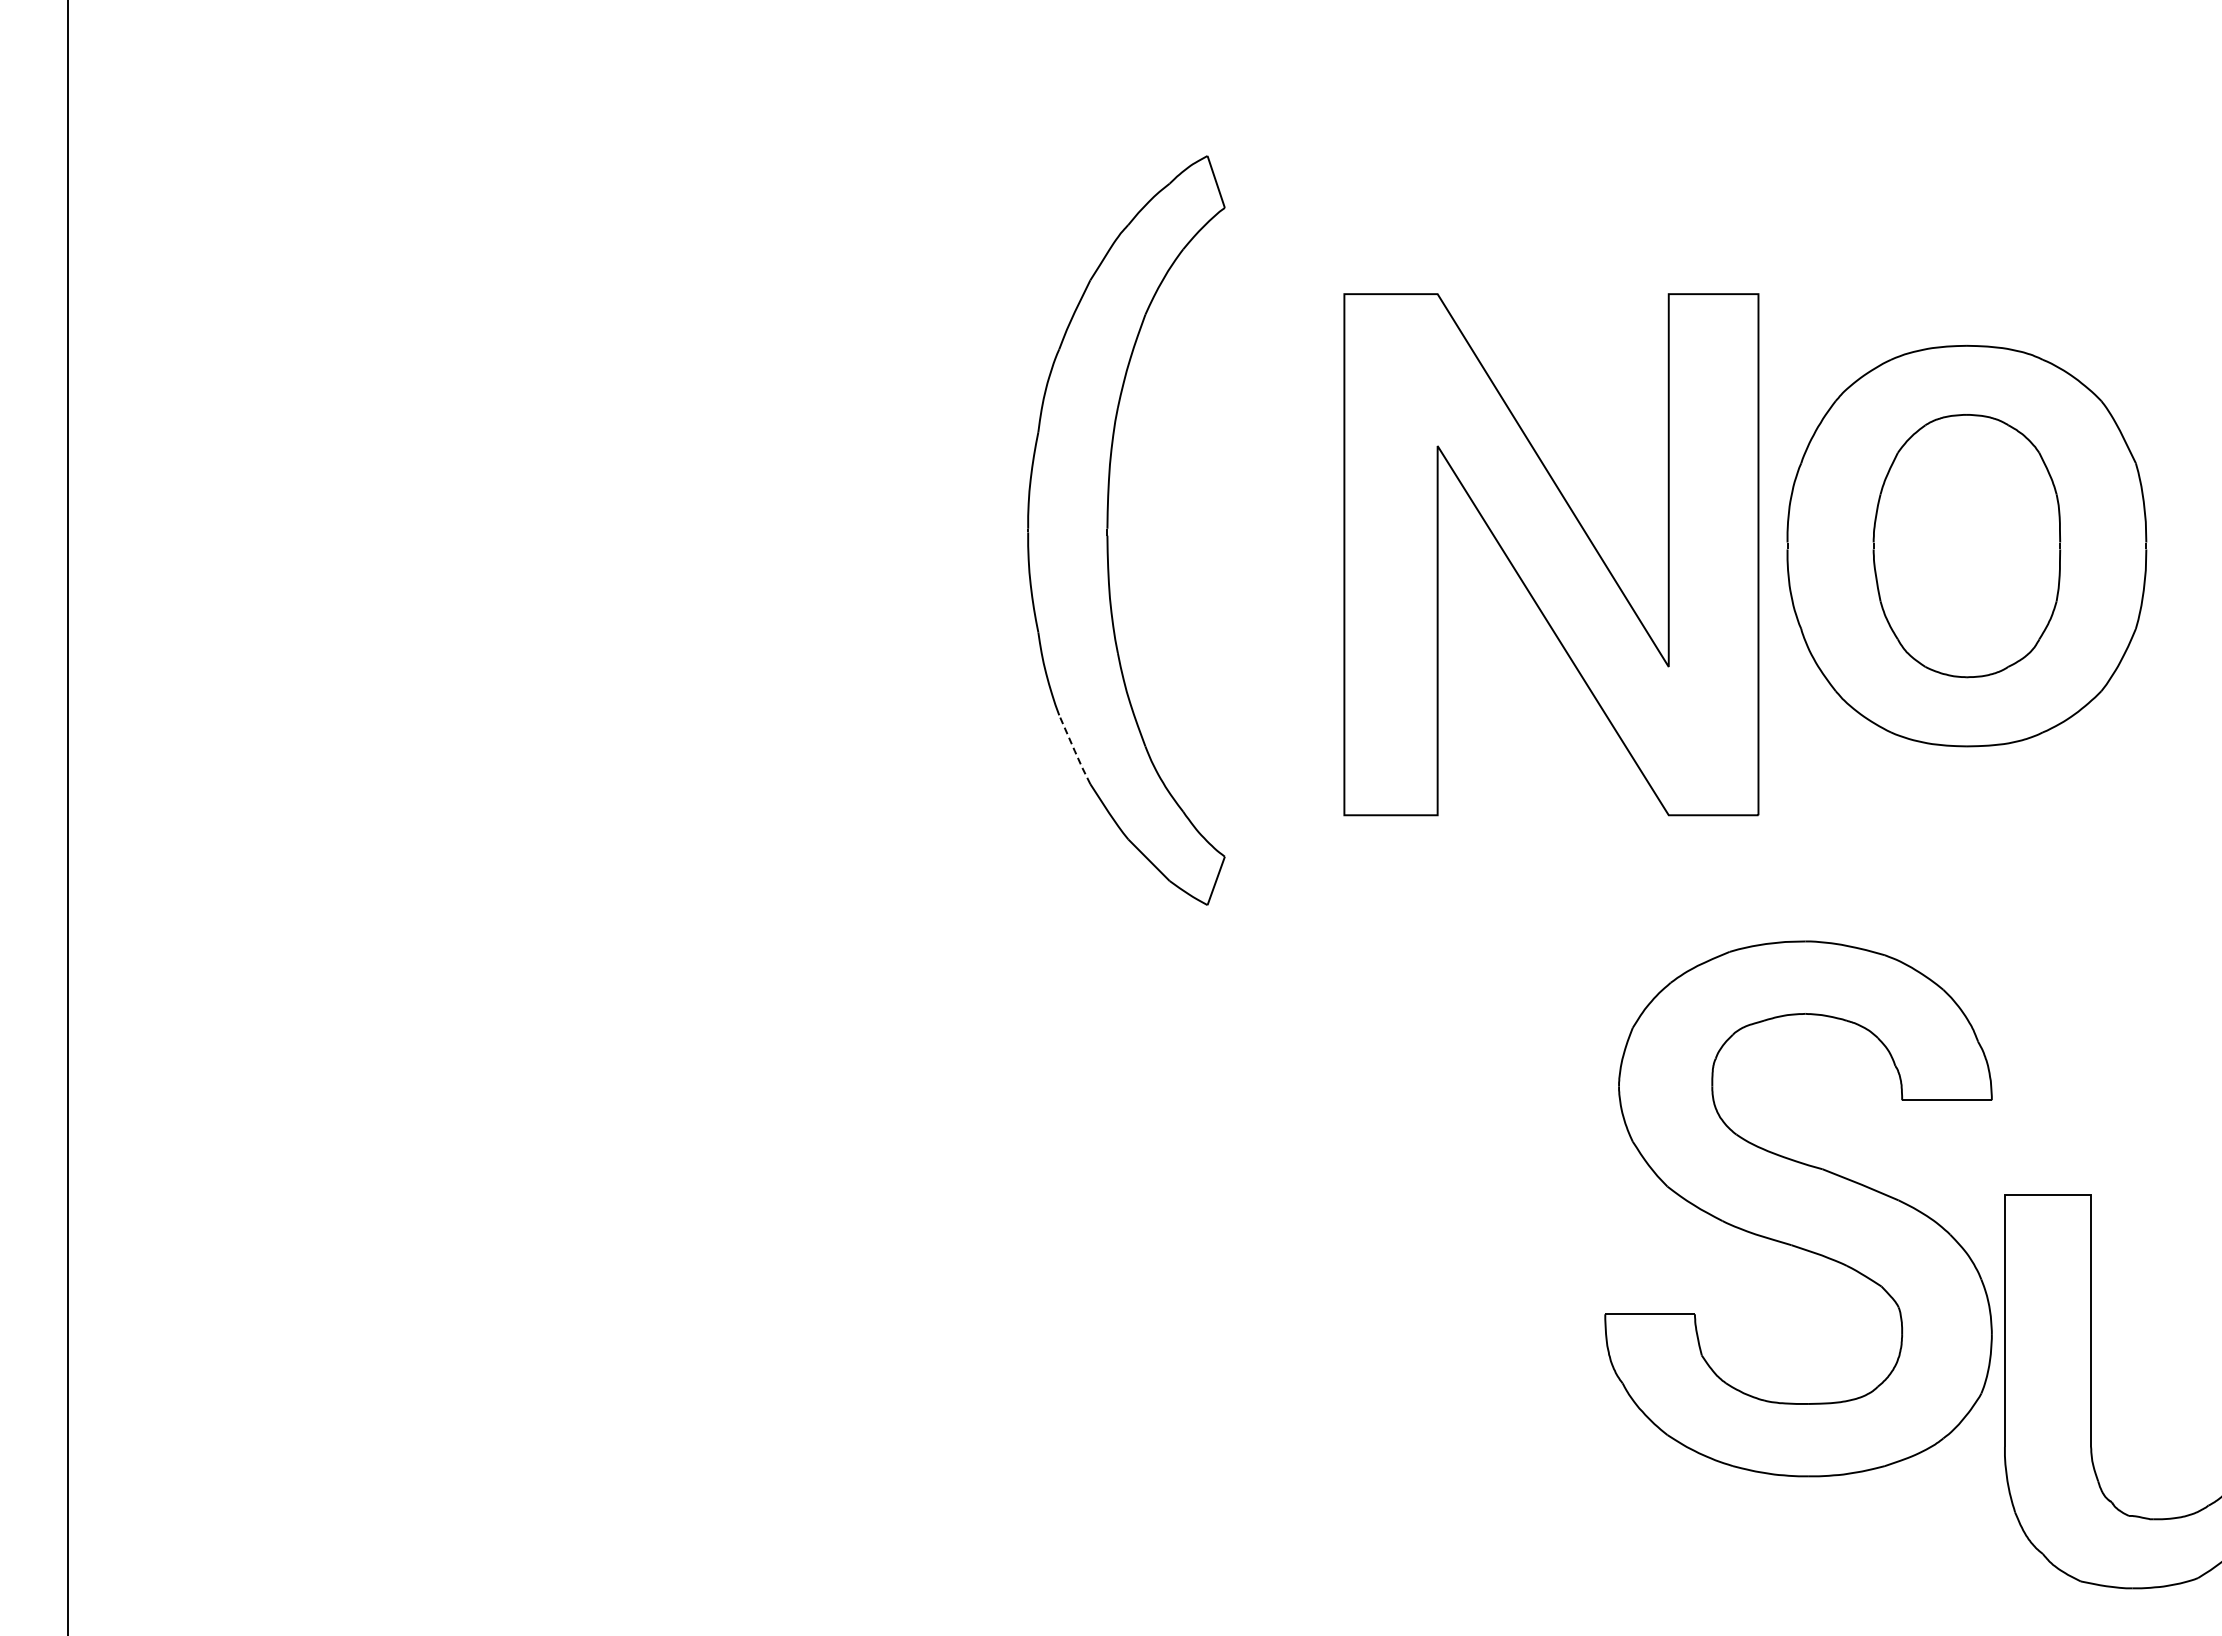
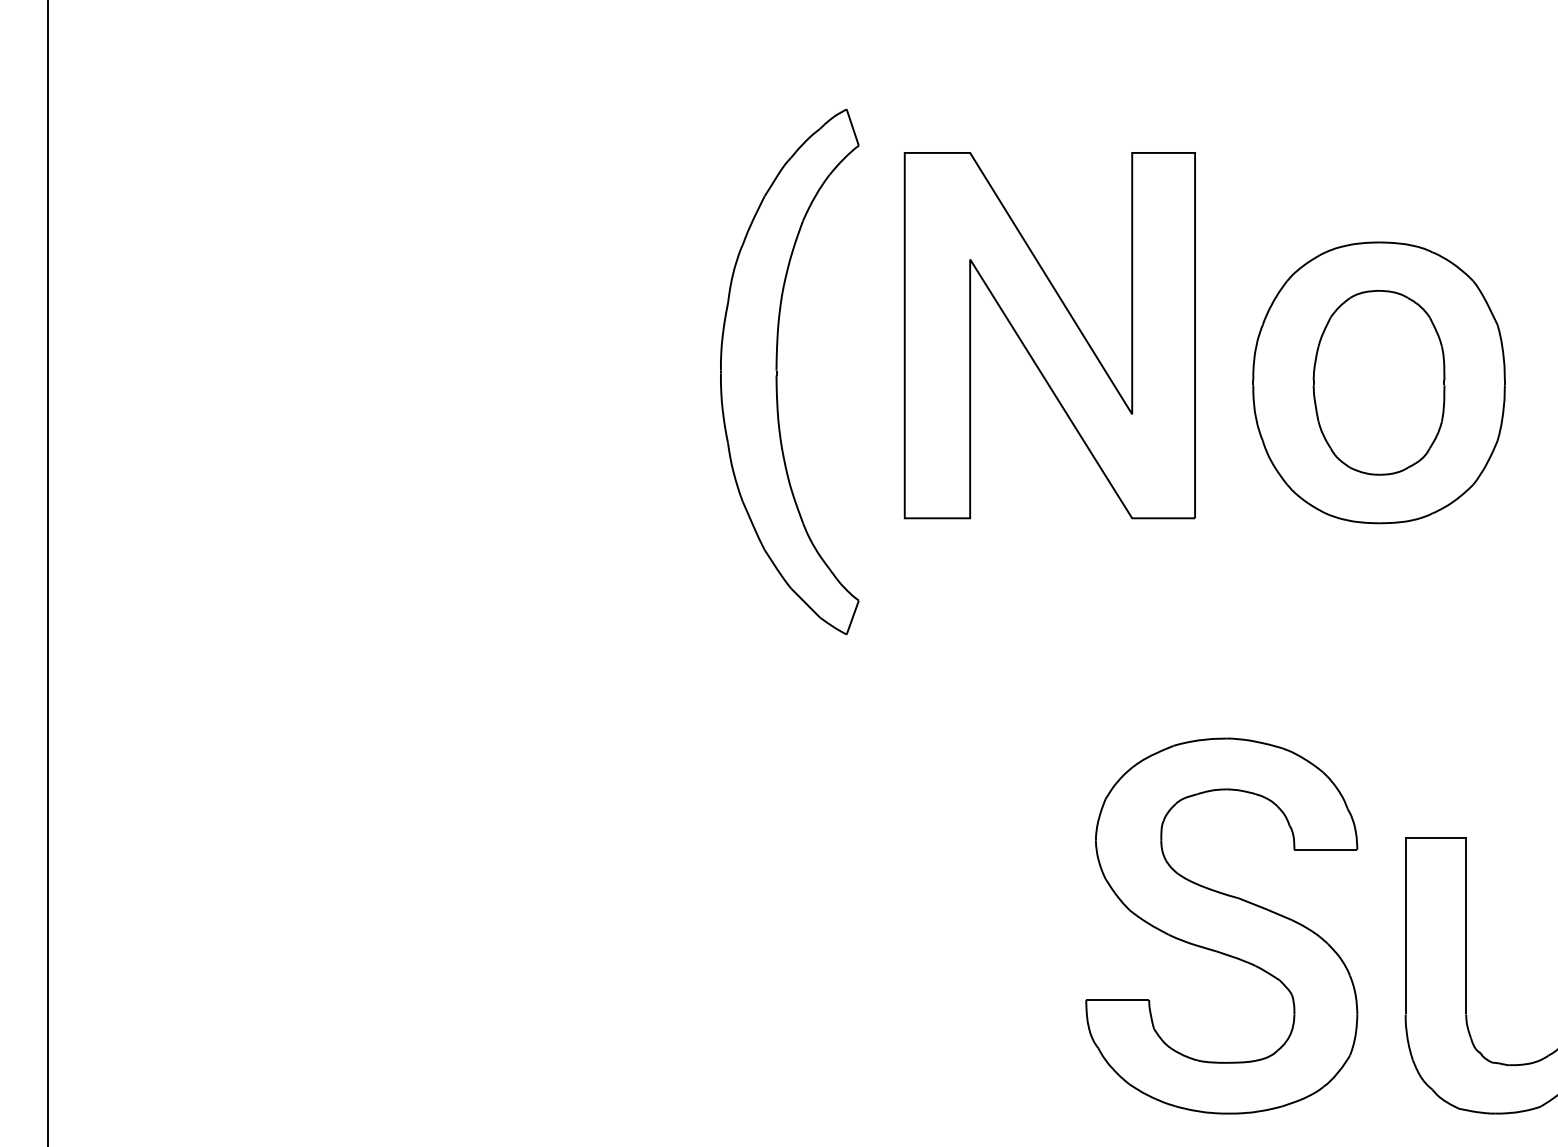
part: (1551, 554) -> (1049, 335), moved
line: (1074, 750) -> (753, 526), dashed -> solid
part: (1798, 1208) -> (1221, 925), moved

